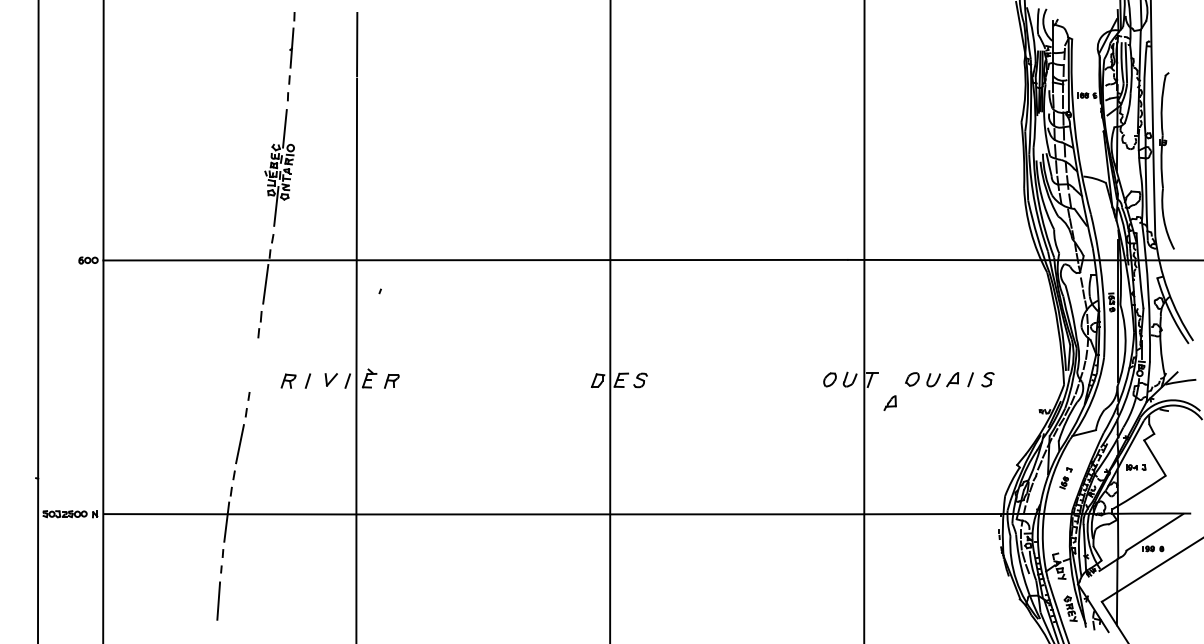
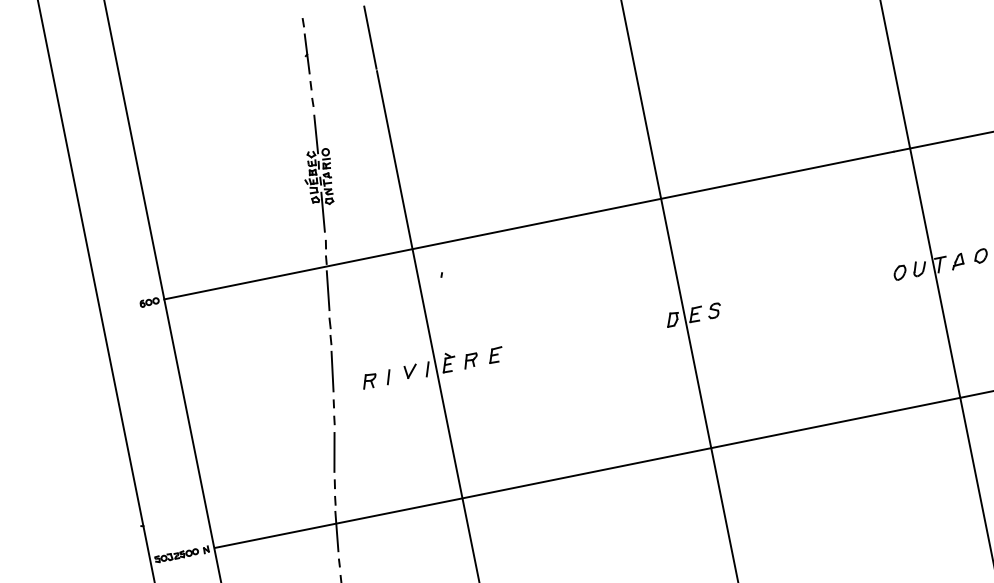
line: (254, 364) -> (332, 371), added
part: (417, 380) -> (495, 354), added
part: (889, 402) -> (956, 261), moved

